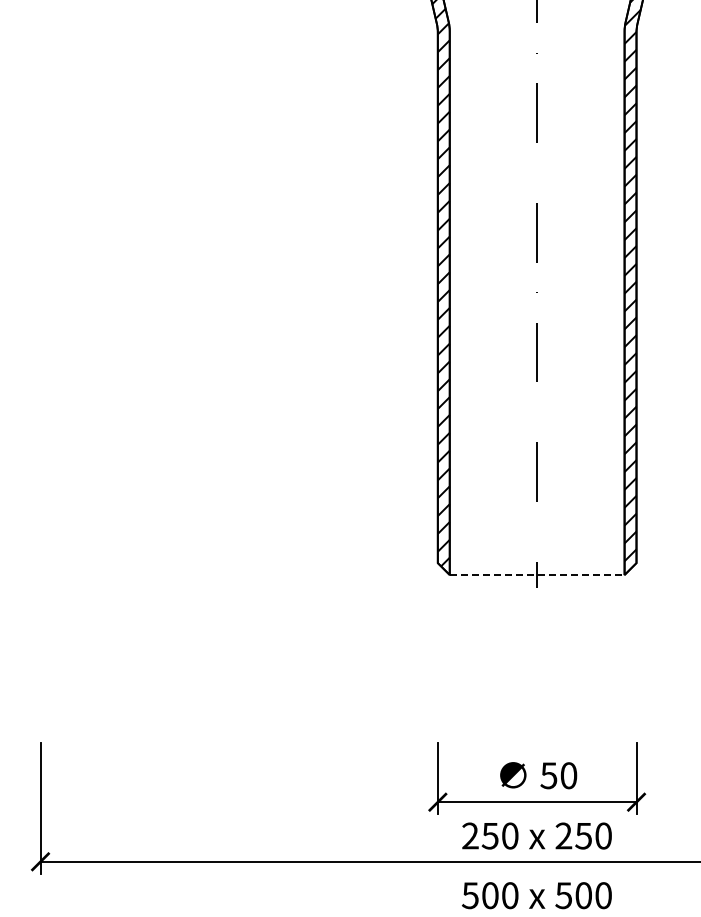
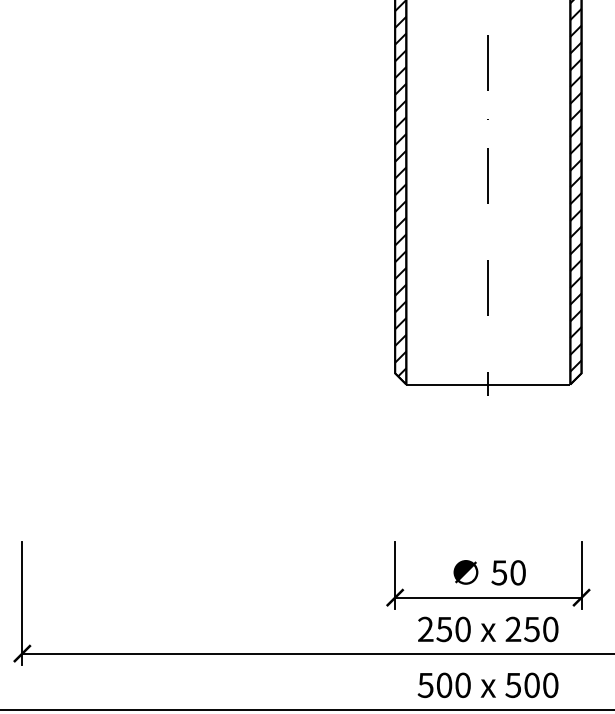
line: (537, 575) -> (488, 384), dashed -> solid

